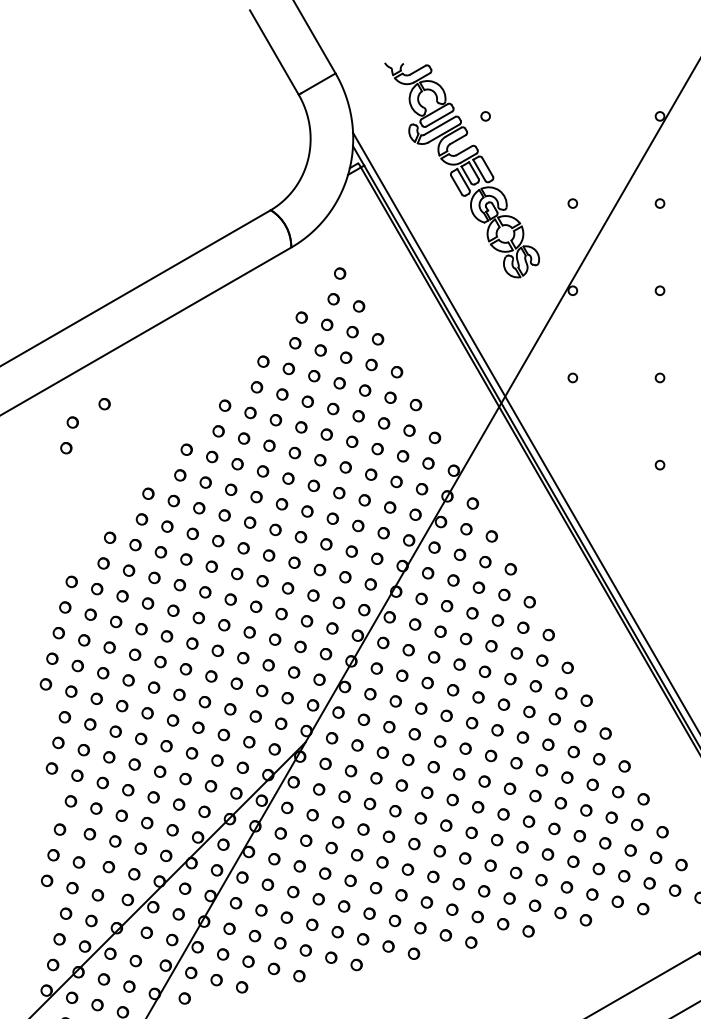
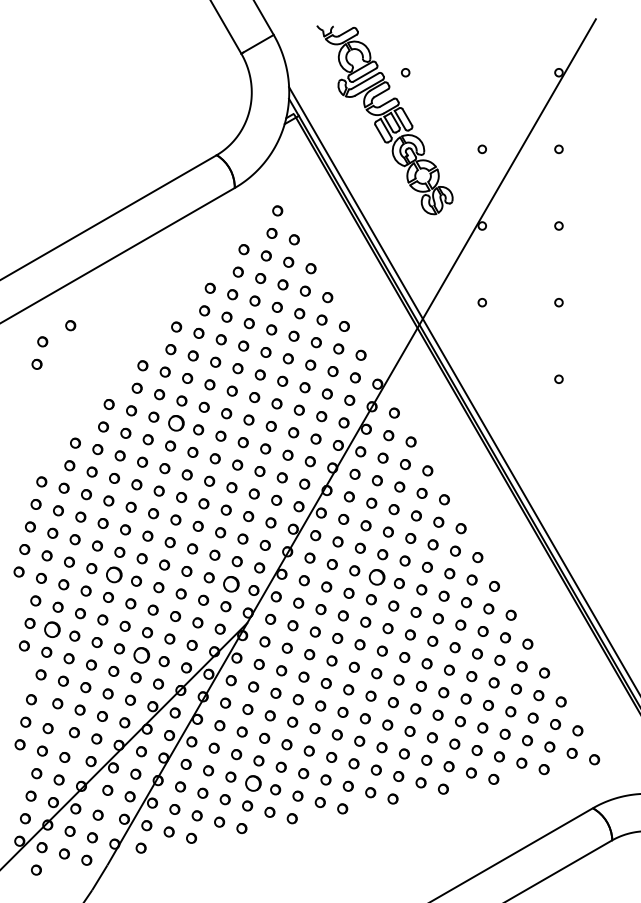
part: (223, 515) -> (175, 423), size x1.6
part: (153, 687) -> (113, 574), size x1.6
part: (452, 689) -> (376, 576), size x1.6
part: (287, 697) -> (231, 583), size x1.6
circle: (83, 749) -> (52, 629), size x1.6
part: (185, 778) -> (141, 654), size x1.6
circle: (311, 924) -> (252, 783), size x1.6

